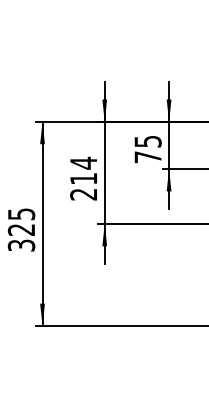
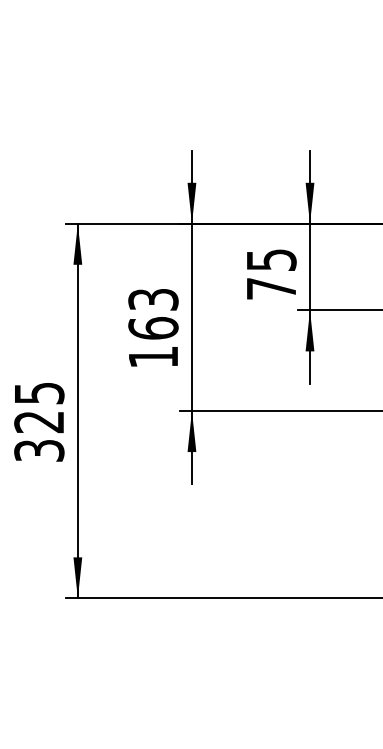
text: (83, 178) -> (152, 327), 214 -> 163

